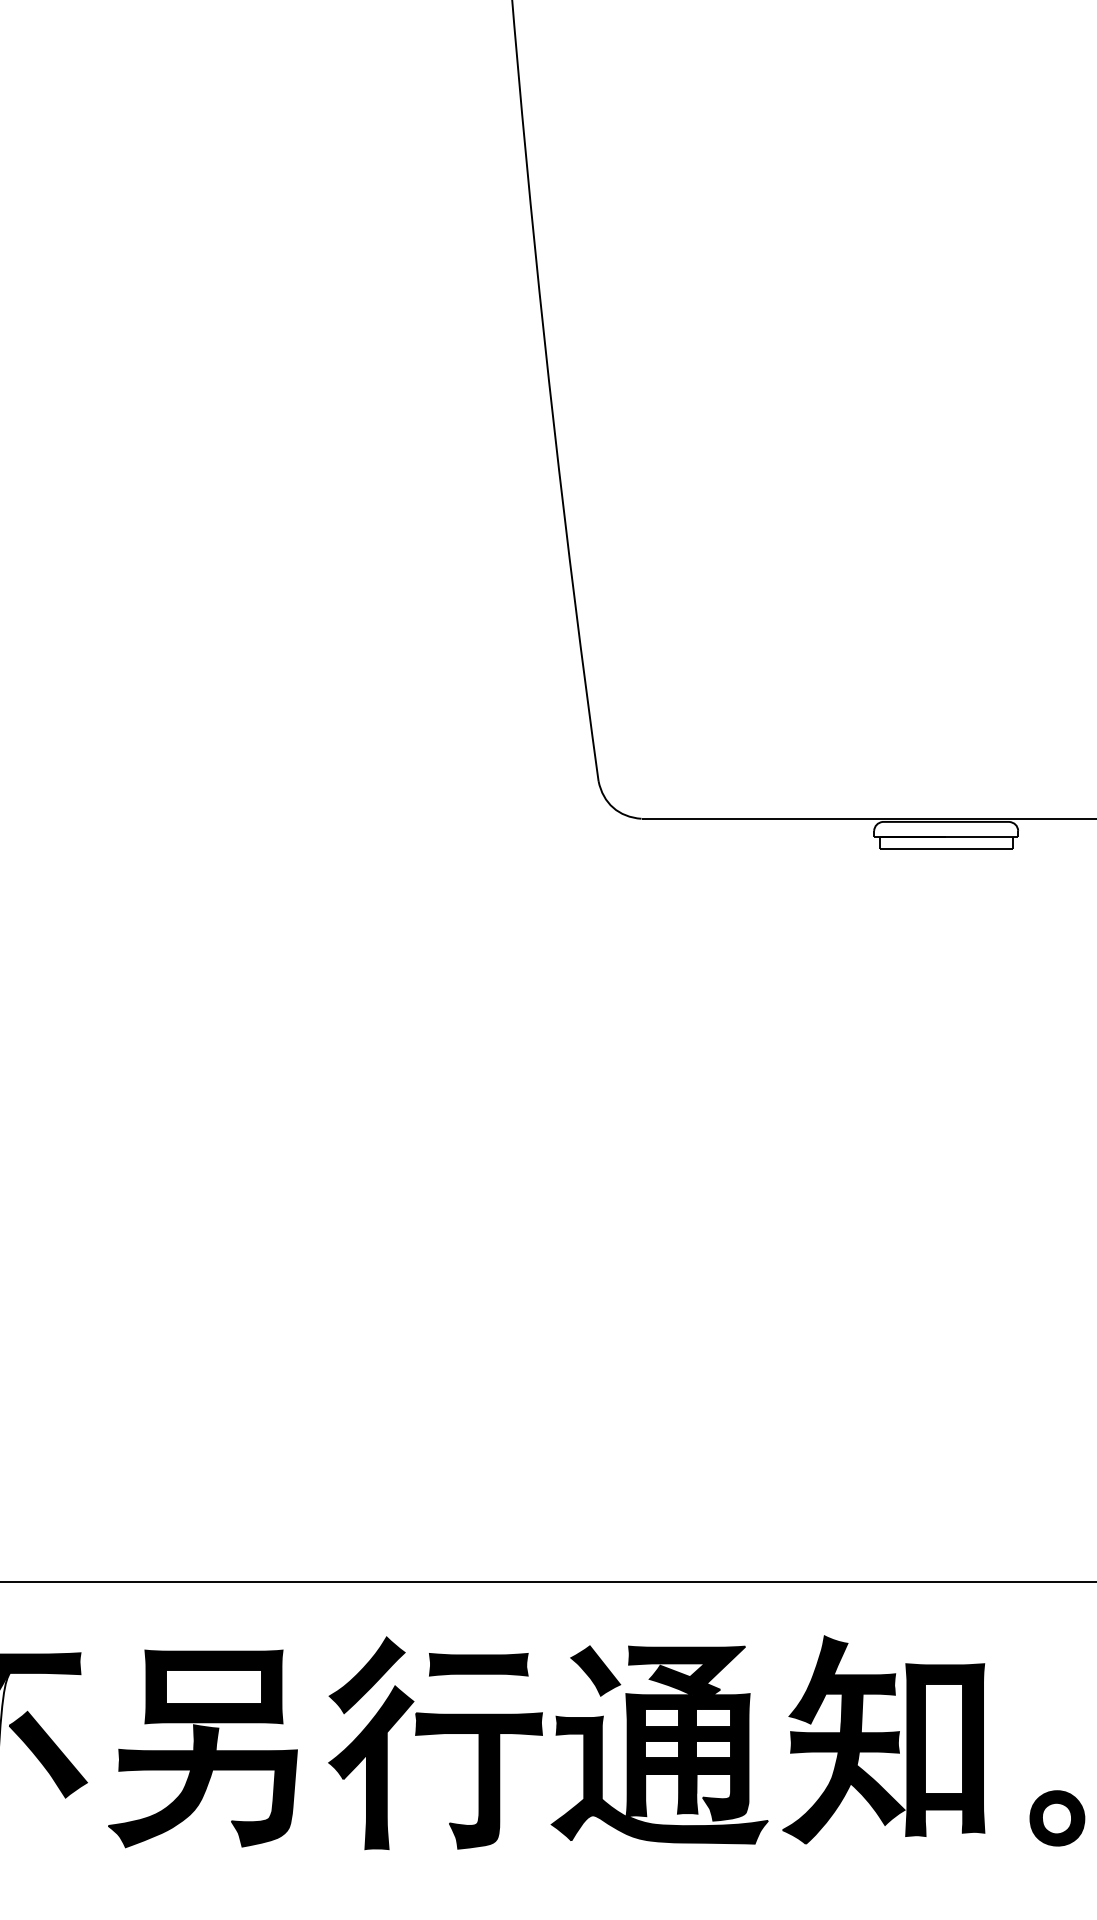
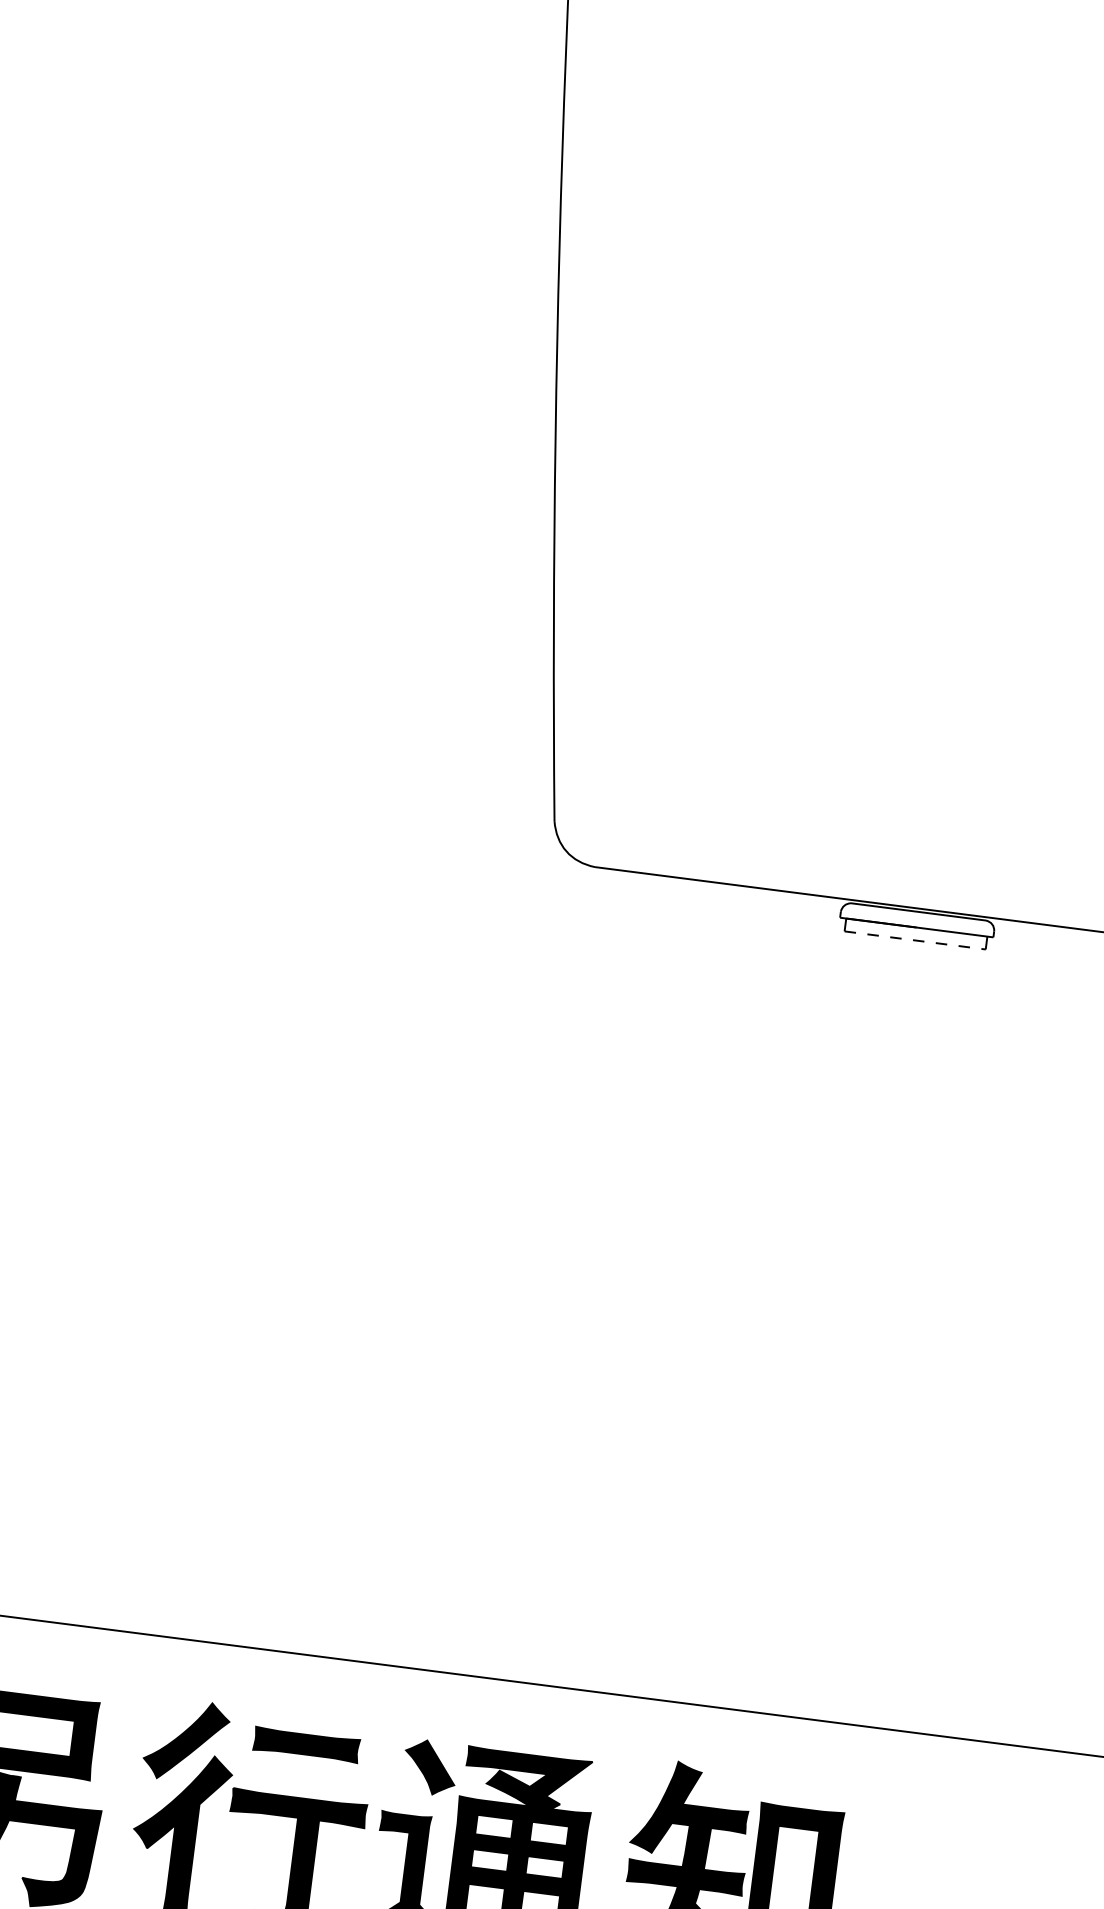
line: (946, 848) -> (915, 940), solid -> dashed

